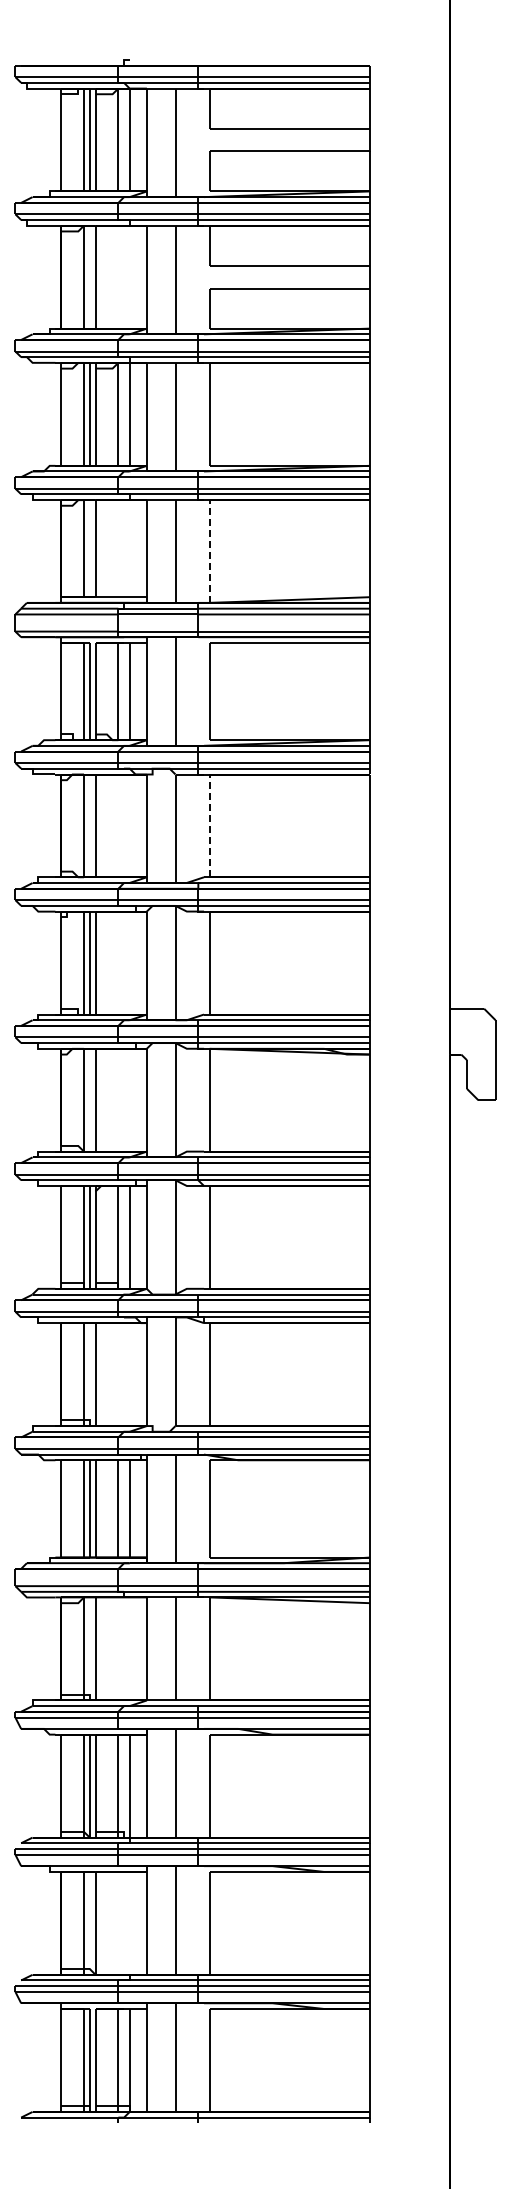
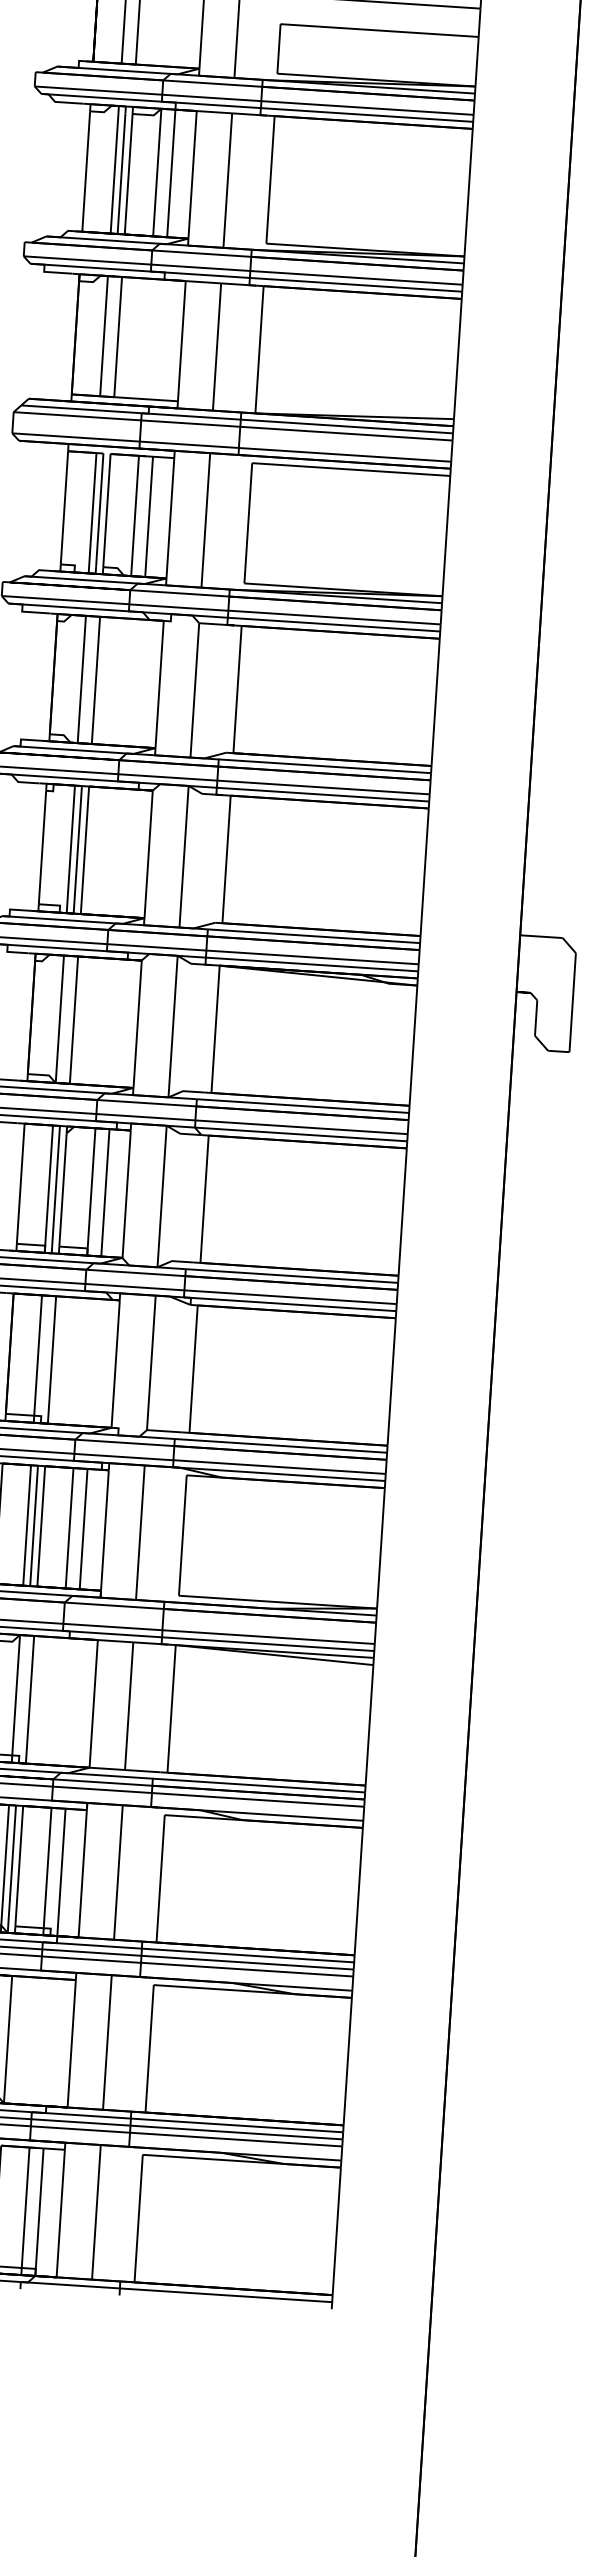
line: (209, 550) -> (259, 348), dashed -> solid
line: (209, 825) -> (237, 689), dashed -> solid

